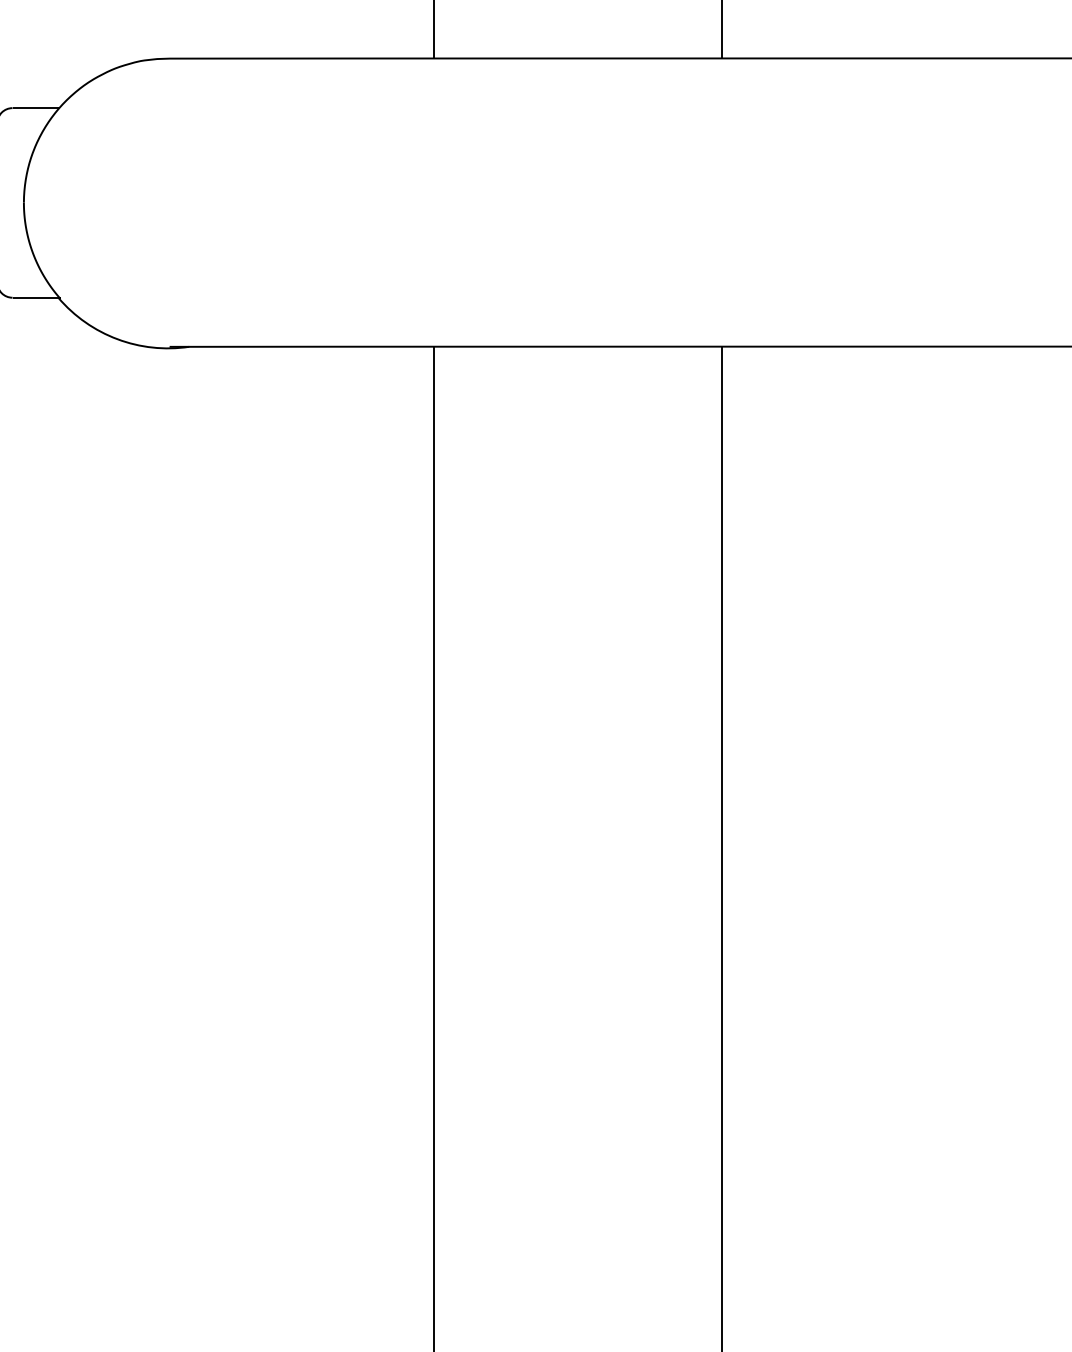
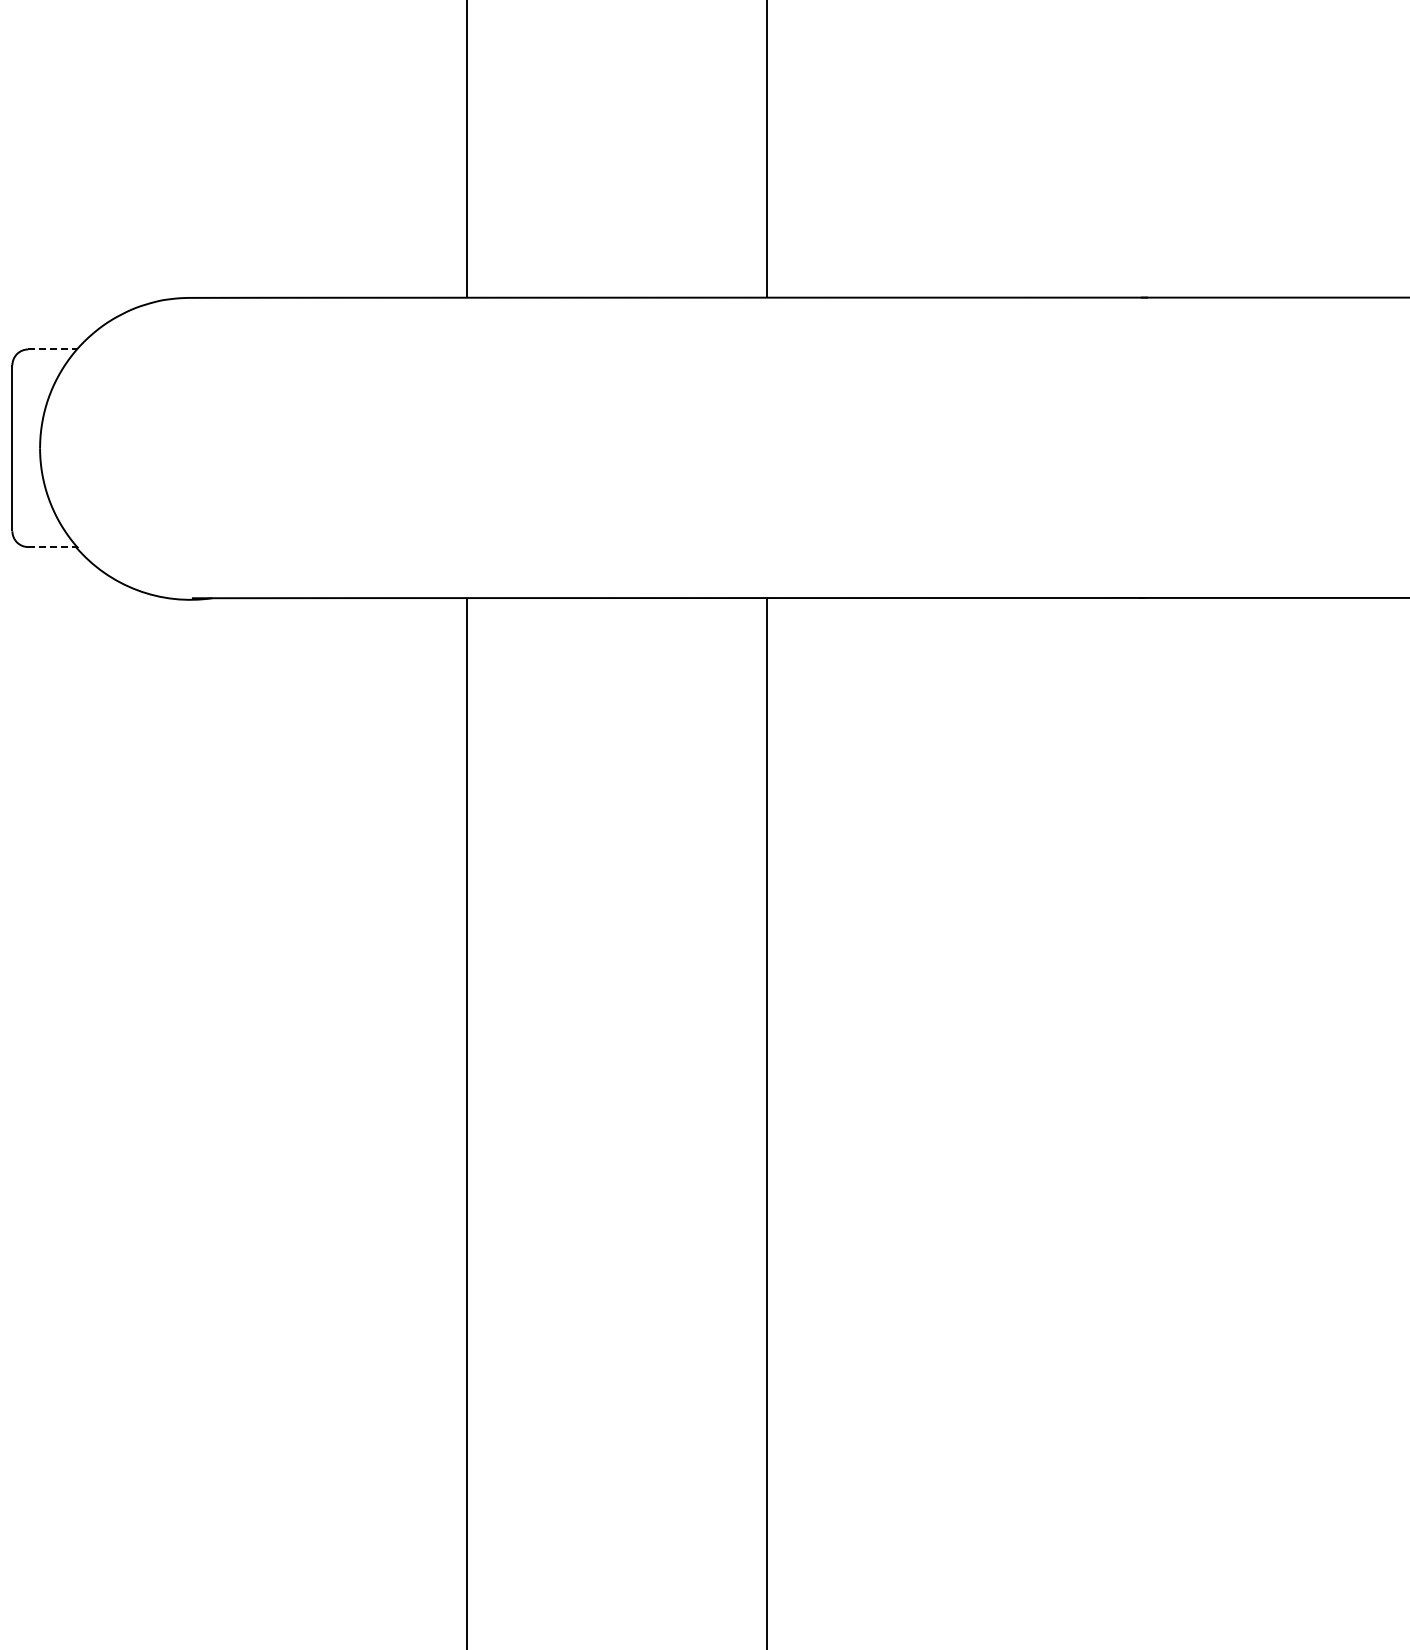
line: (36, 108) -> (53, 349), solid -> dashed
line: (36, 298) -> (53, 547), solid -> dashed

